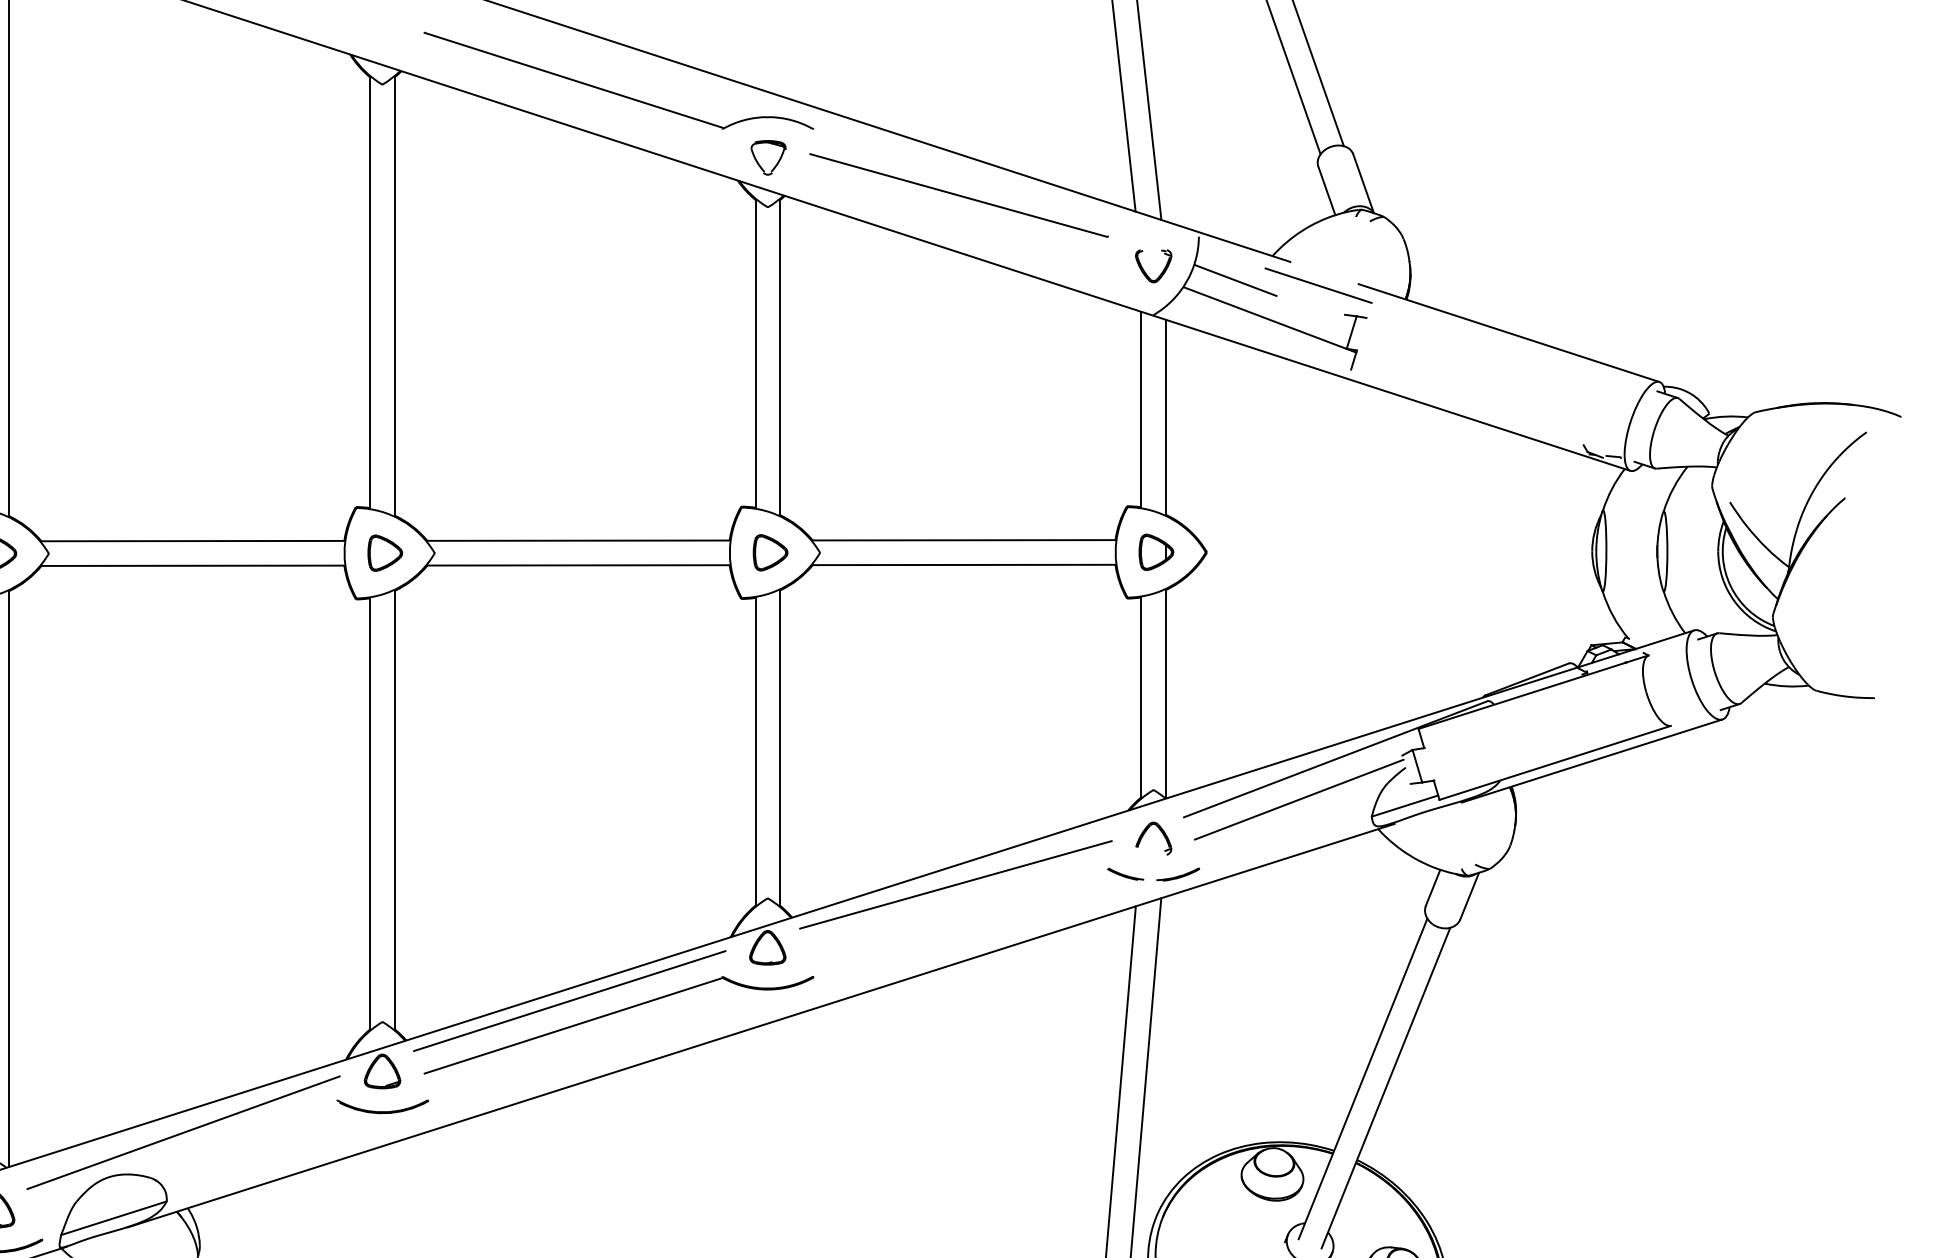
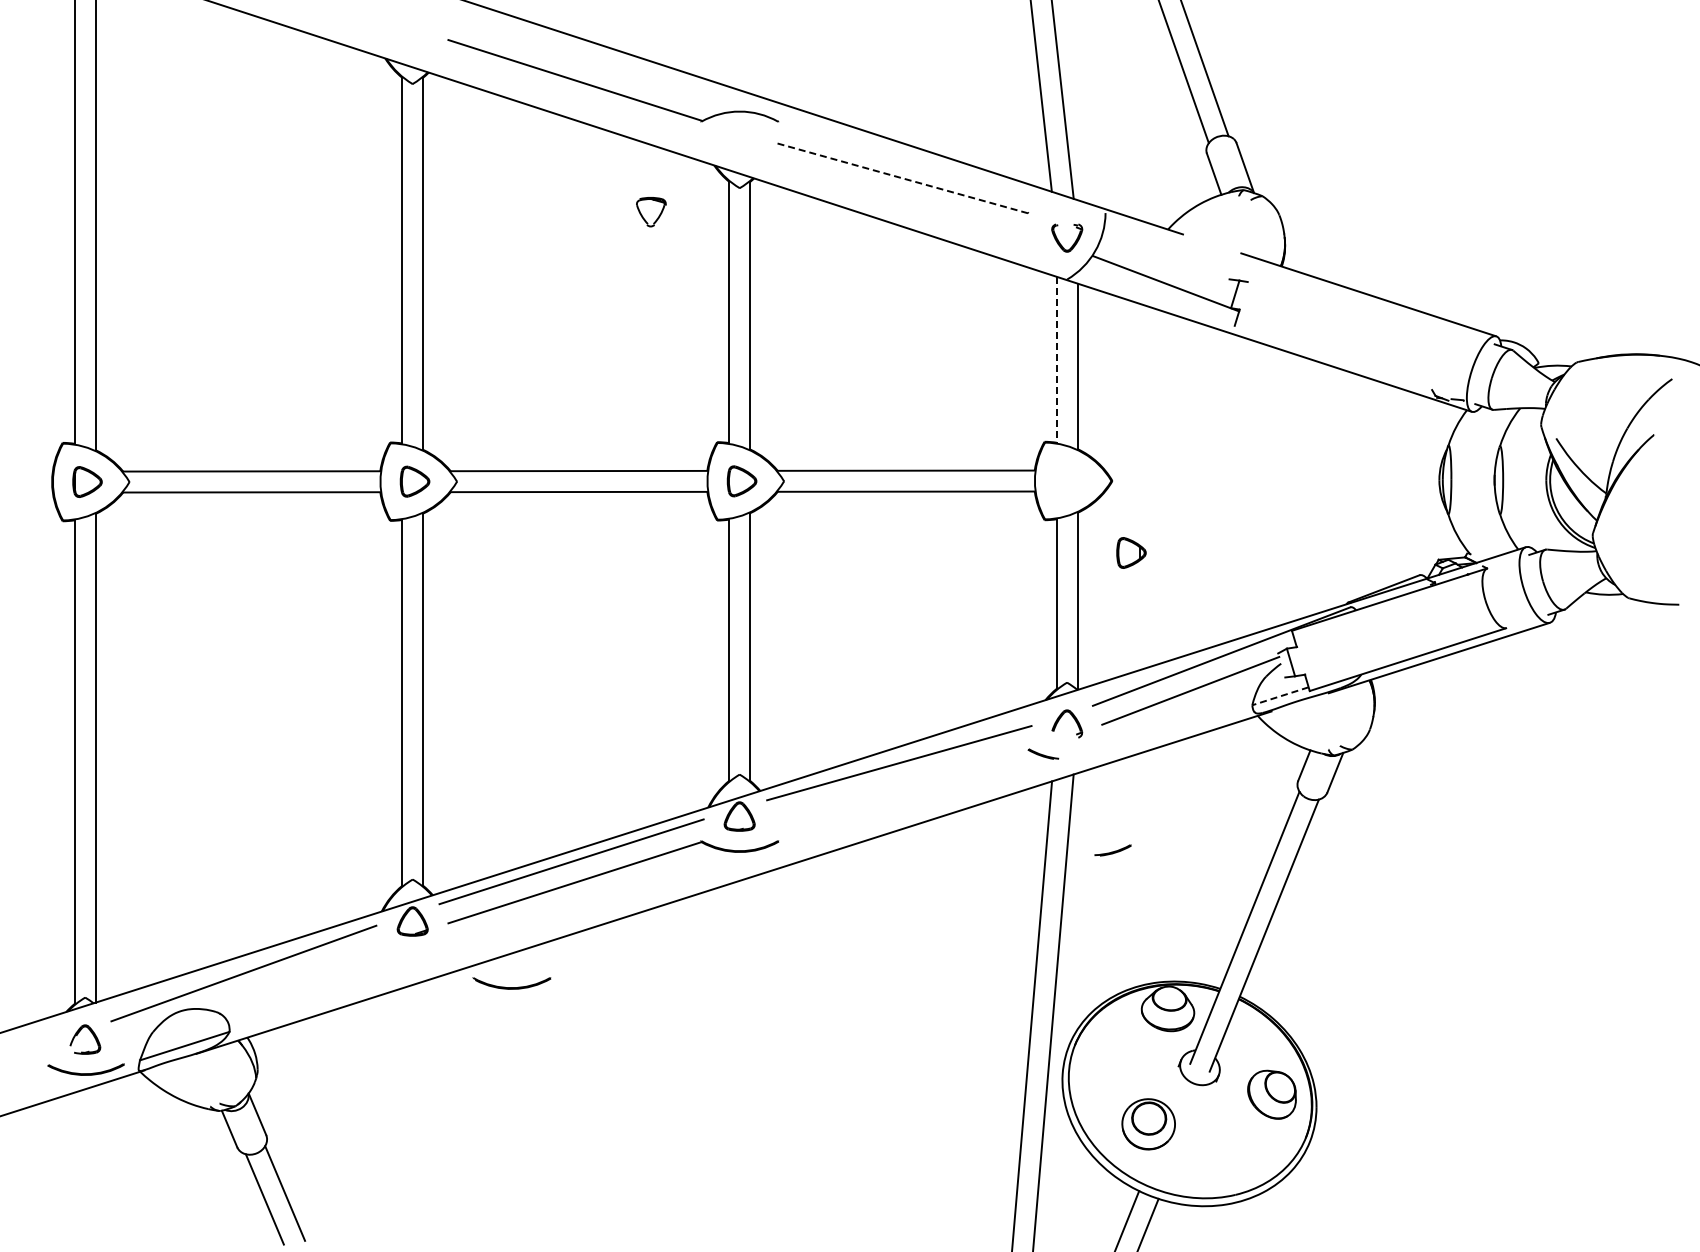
part: (768, 158) -> (651, 212), moved
line: (958, 195) -> (901, 178), solid -> dashed
line: (1235, 280) -> (1136, 250), removed
line: (1319, 285) -> (1207, 254), removed
line: (1141, 409) -> (1056, 359), solid -> dashed
part: (1156, 551) -> (1131, 552), moved
line: (1405, 806) -> (1280, 696), solid -> dashed
part: (1177, 874) -> (1112, 850), moved
part: (382, 1106) -> (511, 983), moved

